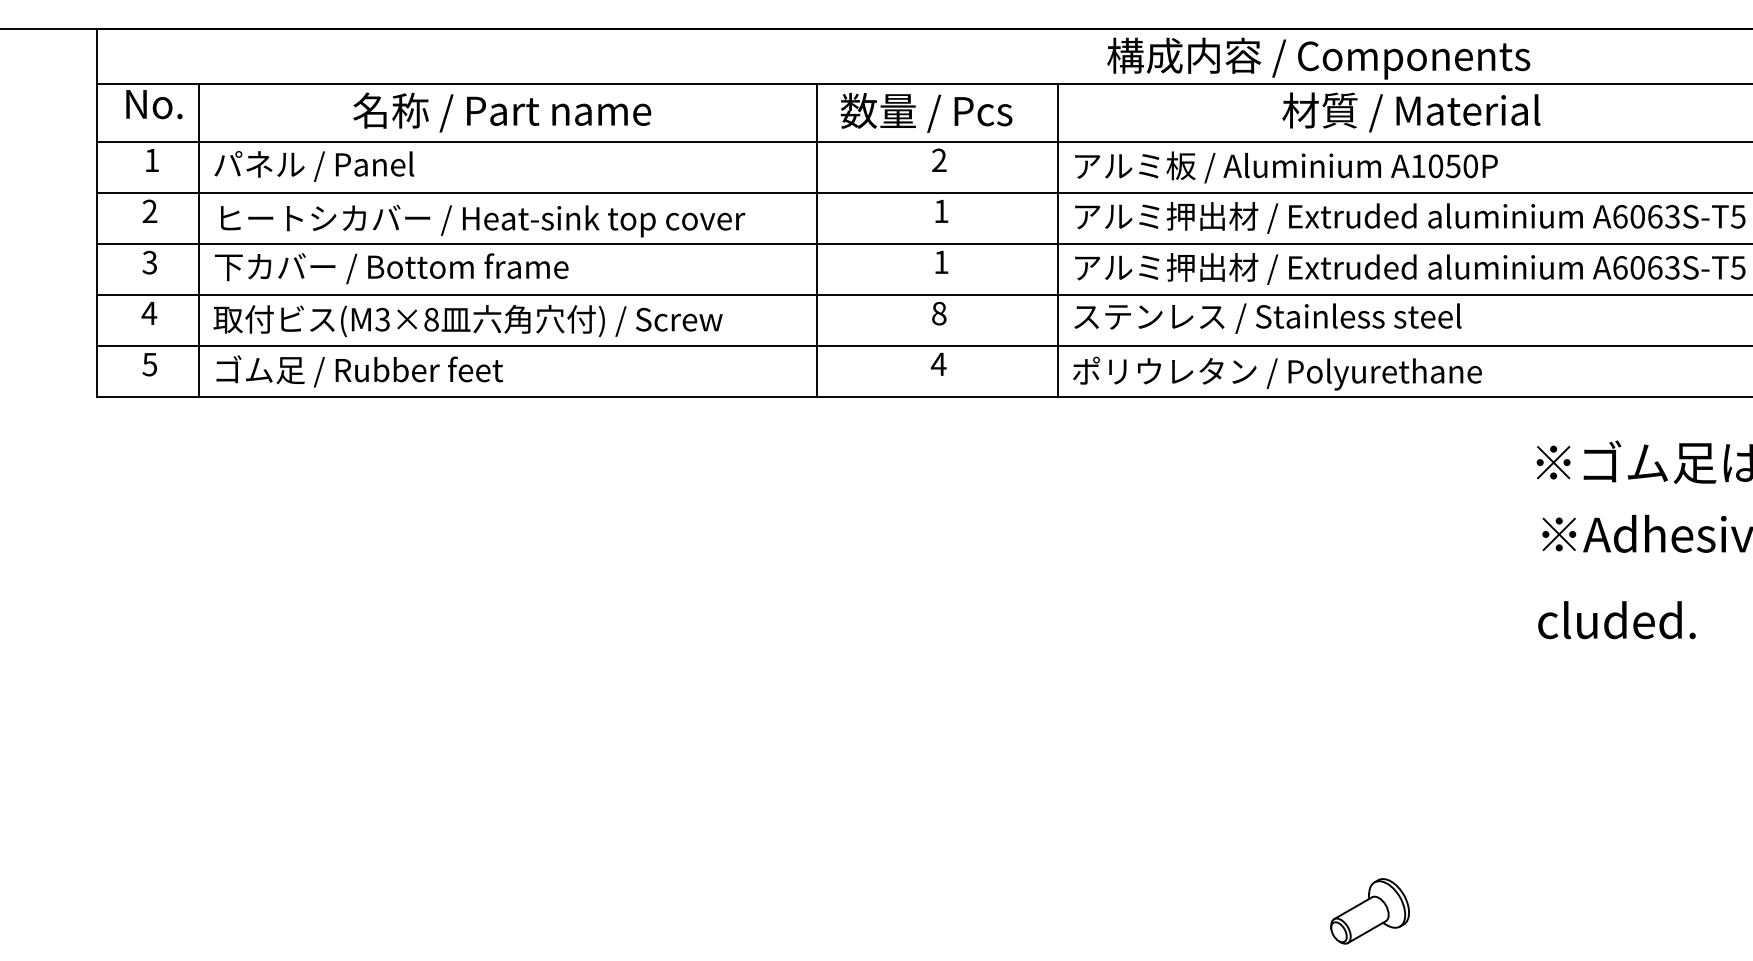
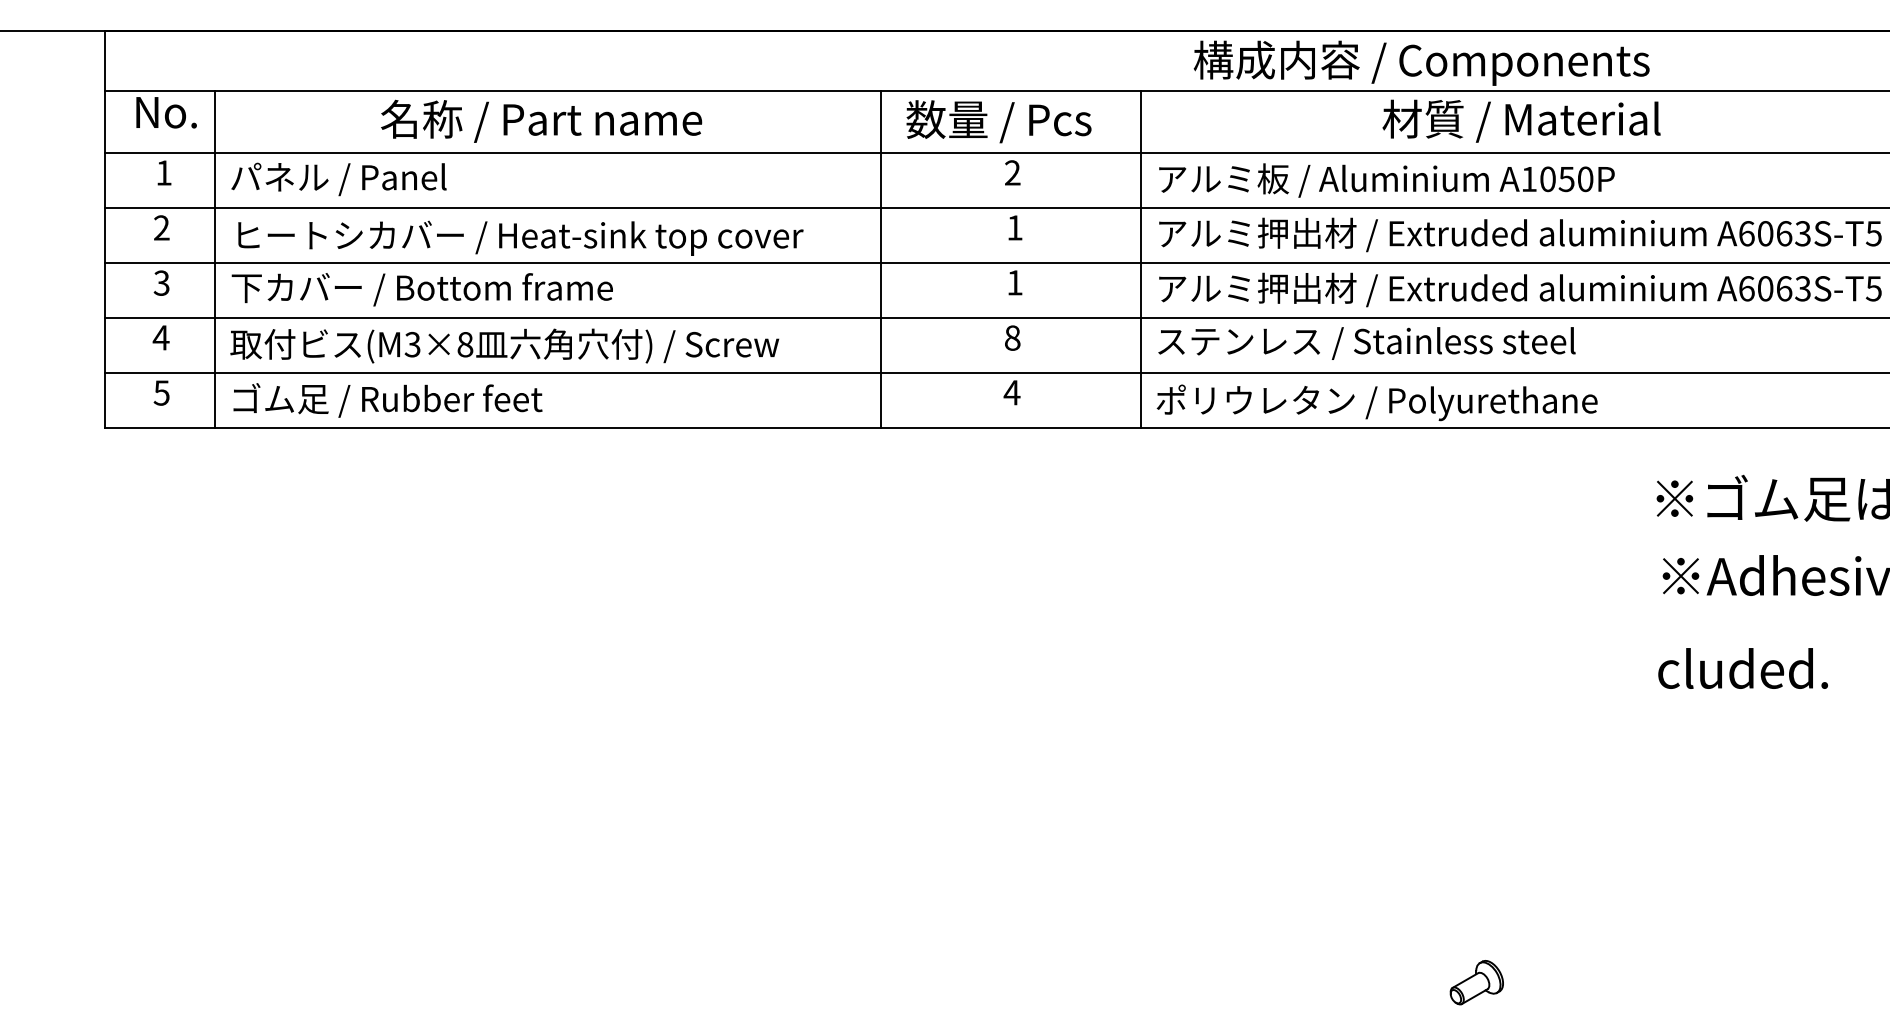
part: (1369, 911) -> (1476, 982), size x0.62

